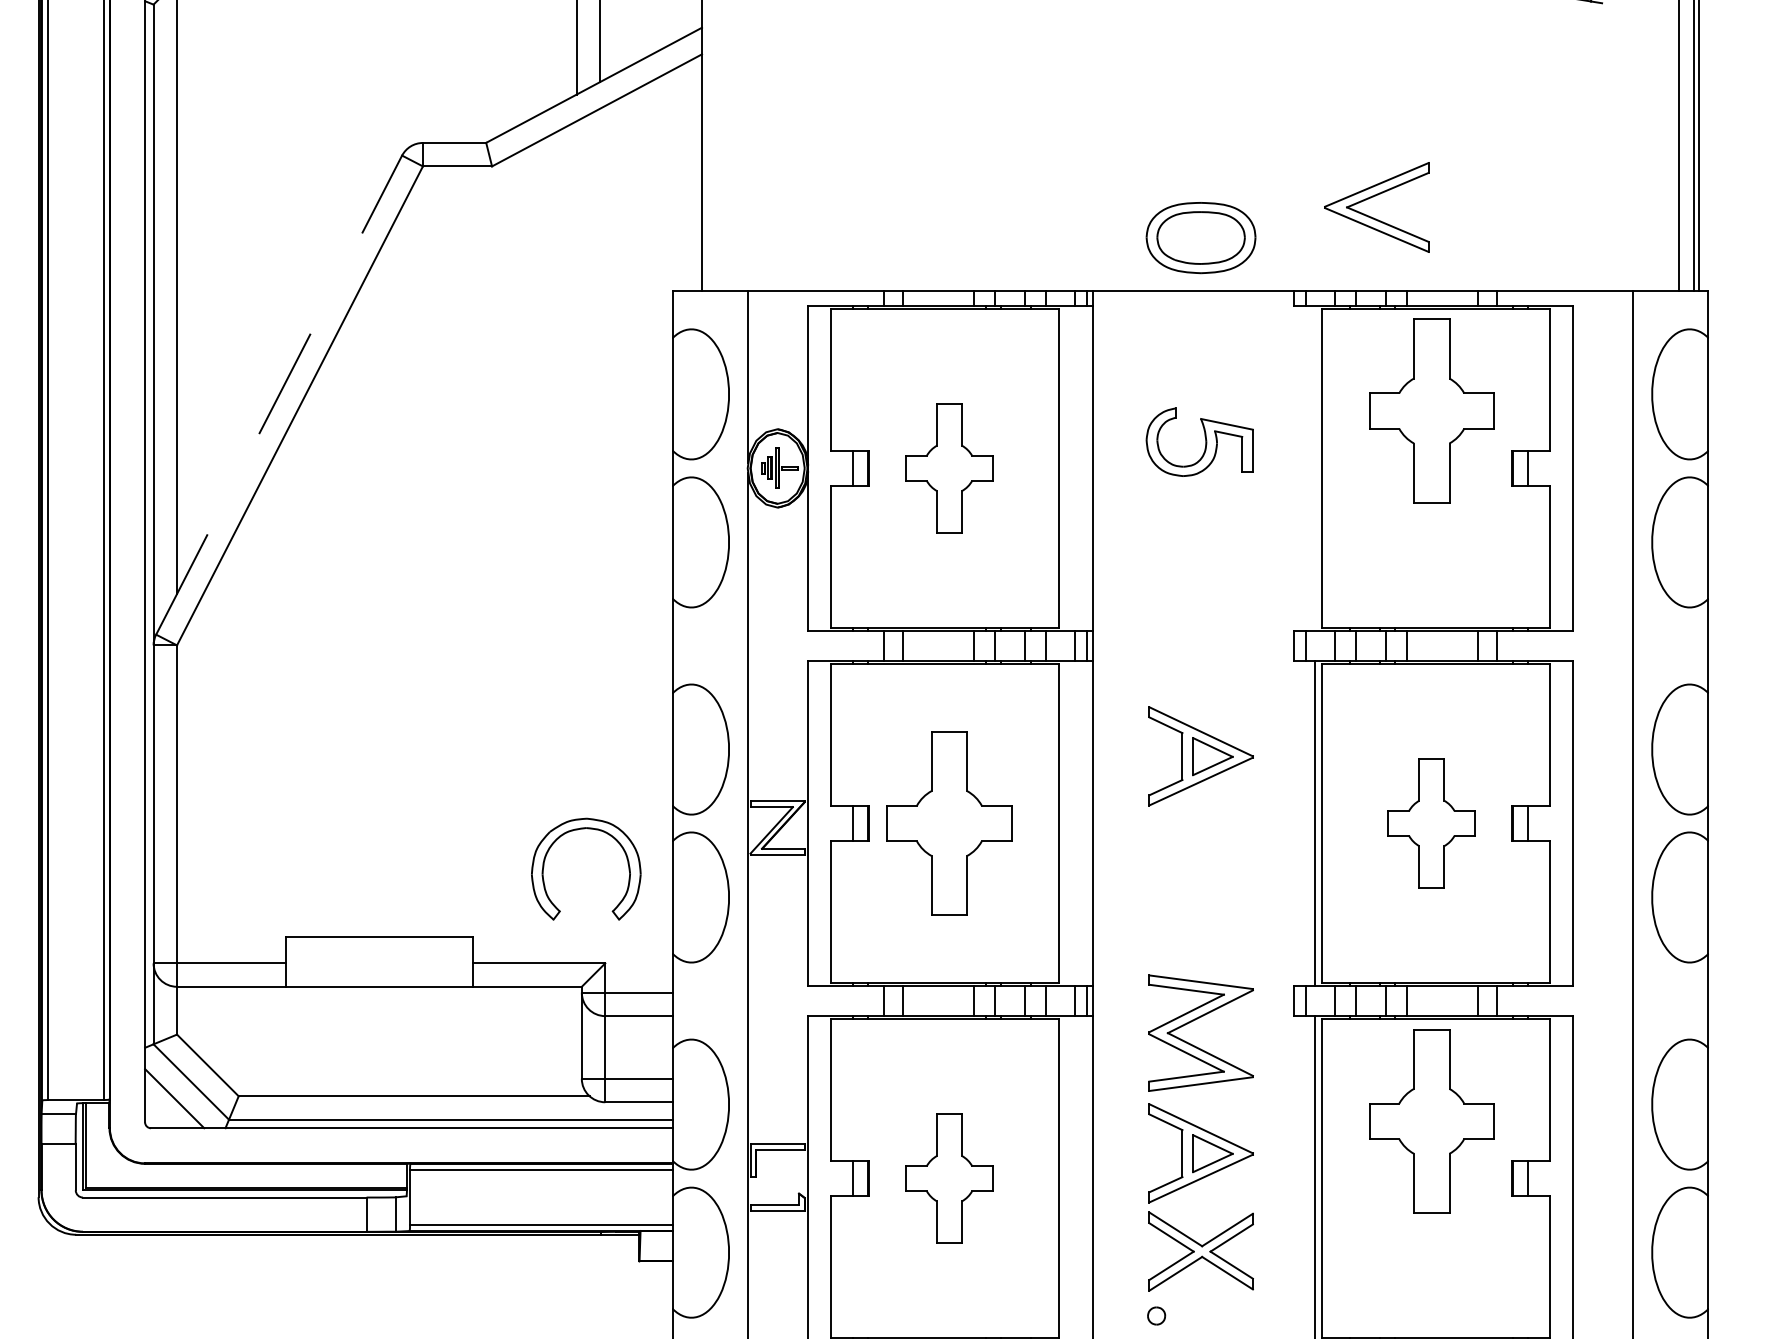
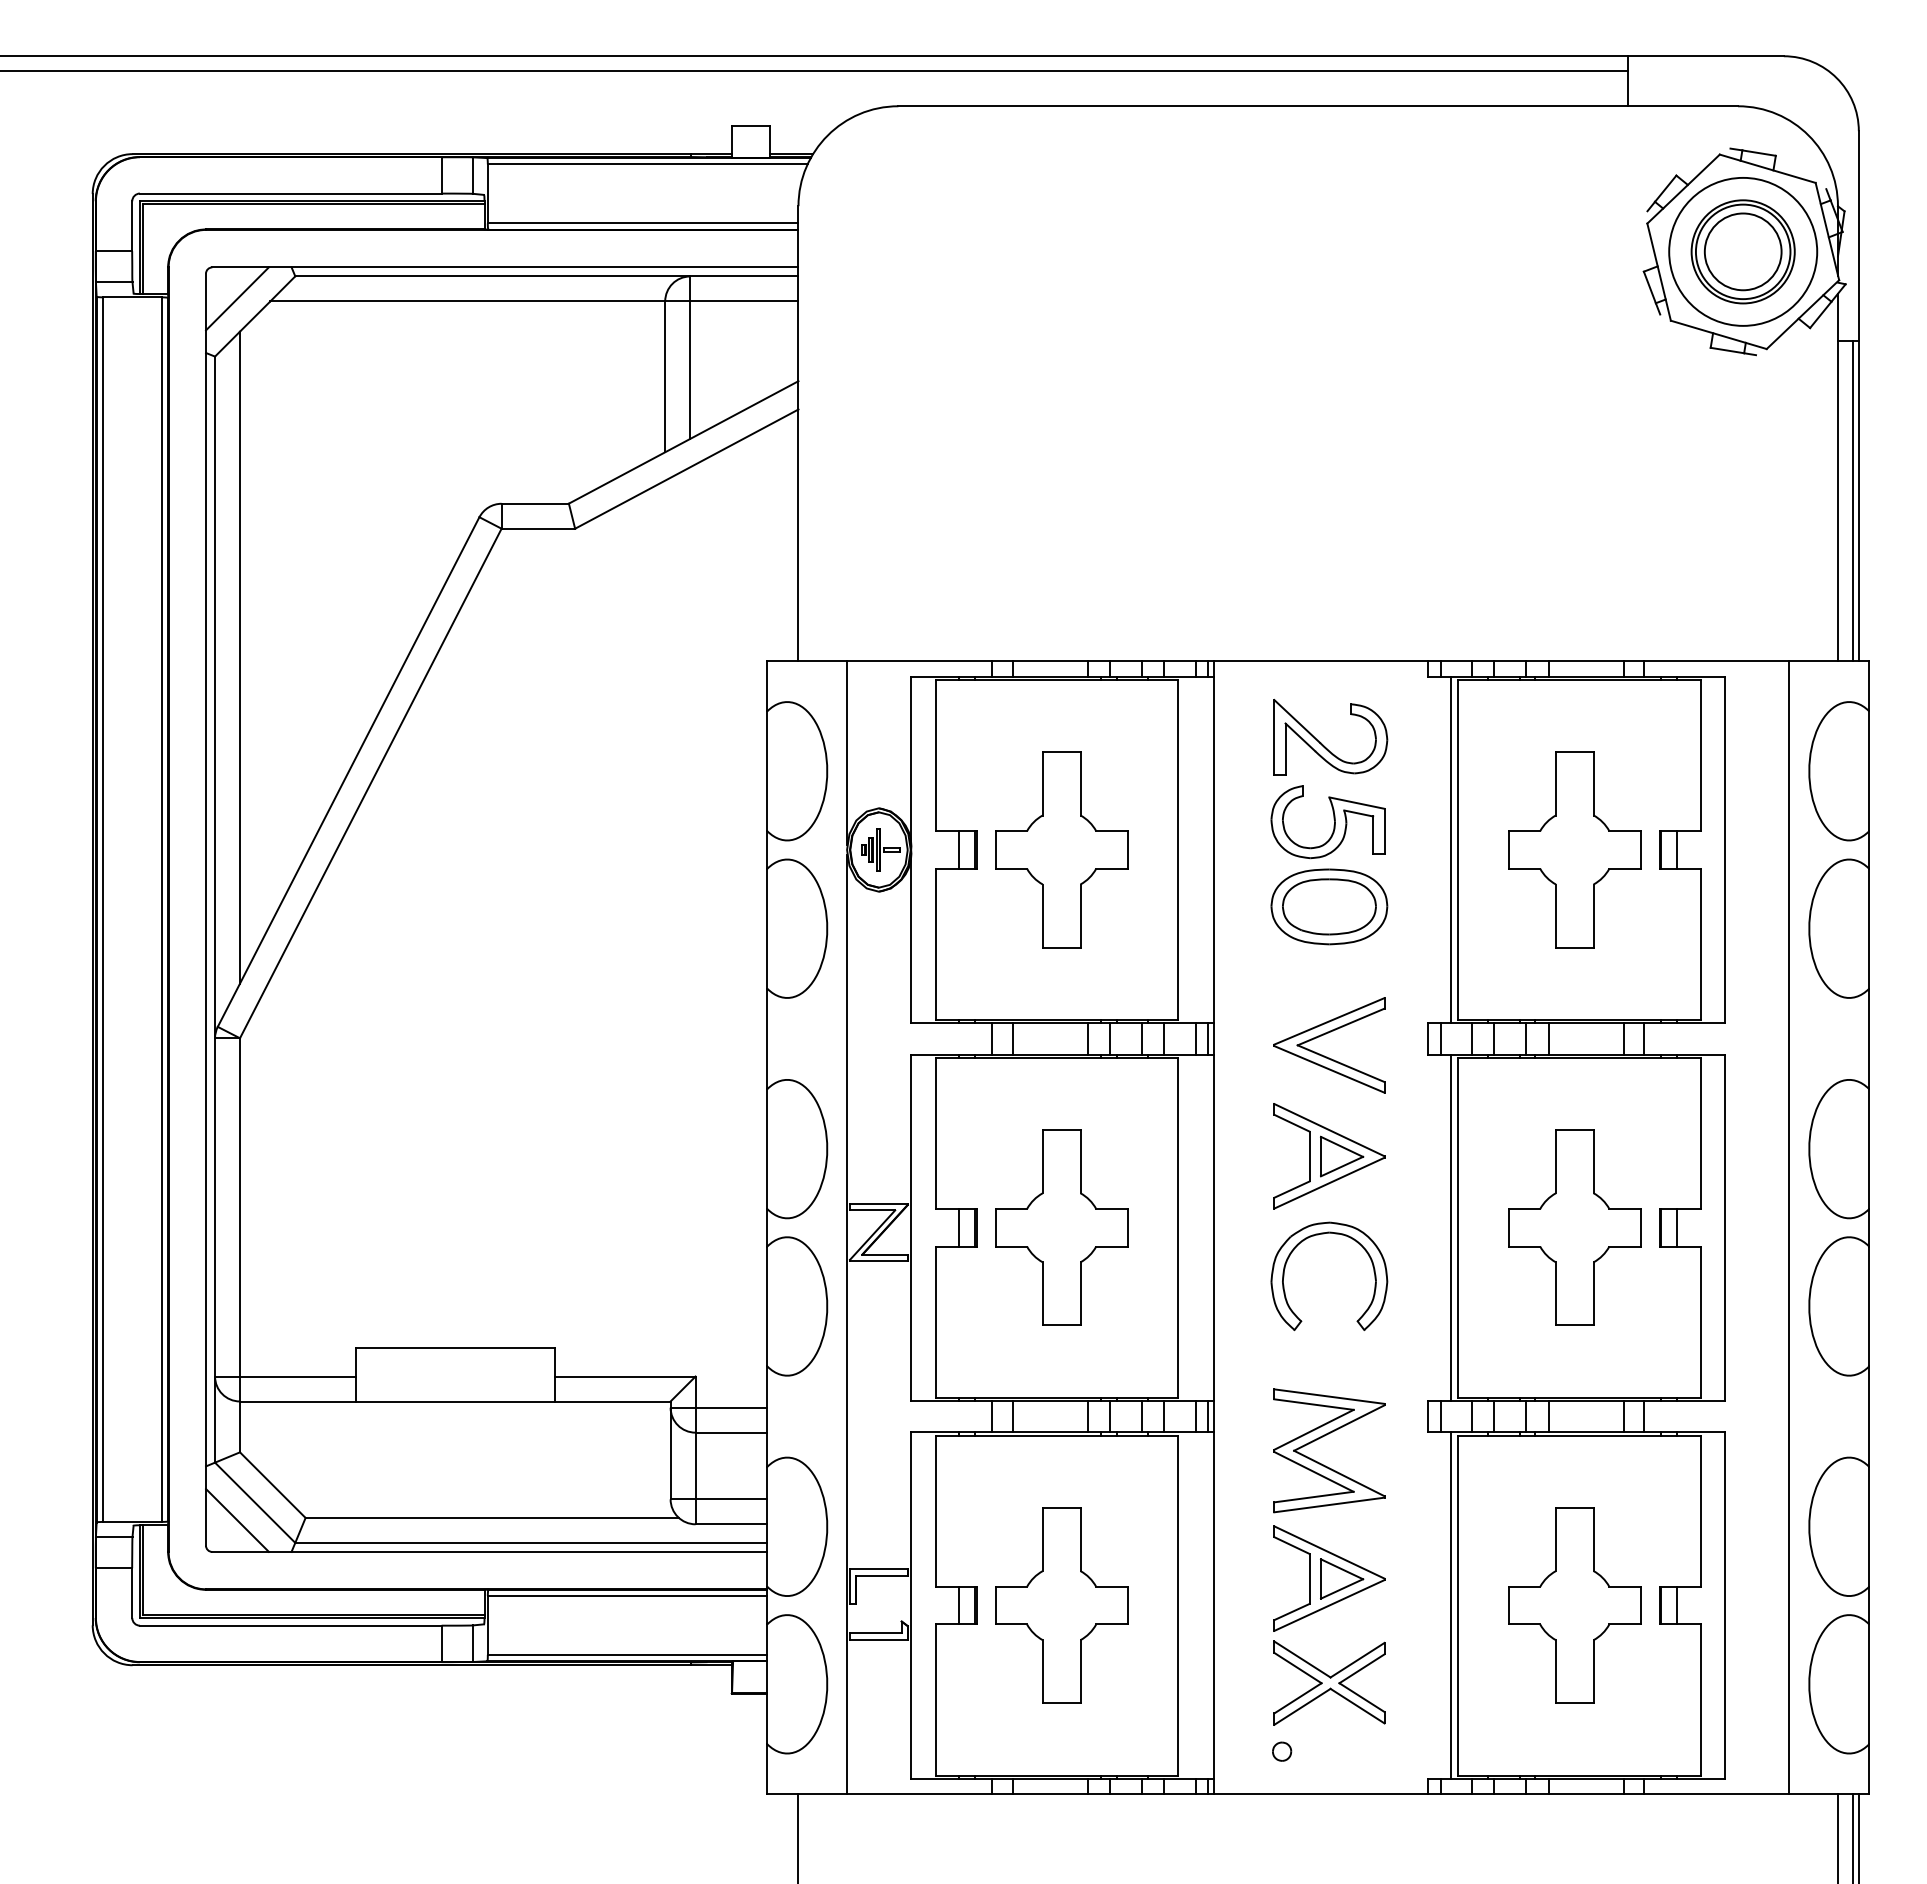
part: (1372, 216) -> (1324, 1055), moved
part: (1201, 237) -> (1329, 906), moved
part: (1195, 369) -> (1323, 744), added
line: (279, 394) -> (348, 771), dashed -> solid
part: (1431, 410) -> (1574, 849), moved
part: (949, 467) -> (1061, 849), size x1.43
line: (1314, 467) -> (1450, 849), added
part: (1431, 823) -> (1574, 1227), size x1.43
part: (581, 829) -> (1324, 1234), moved
part: (1431, 1121) -> (1574, 1605), moved
part: (949, 1178) -> (1061, 1605), size x1.43

